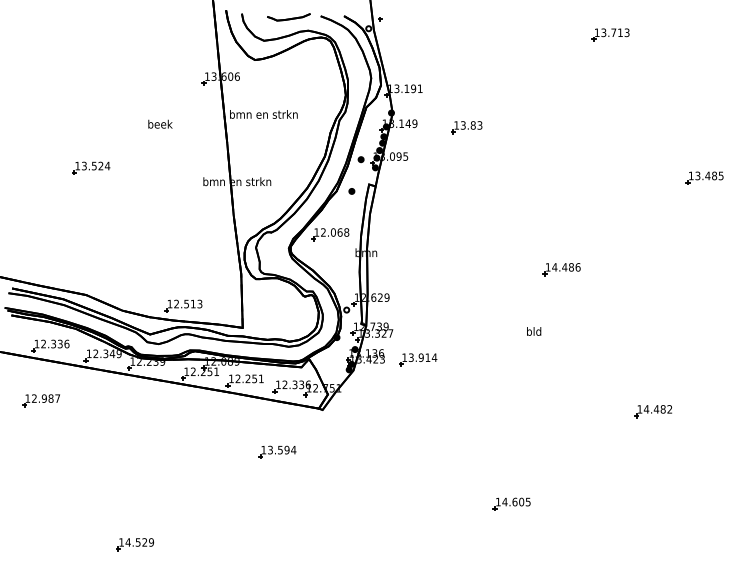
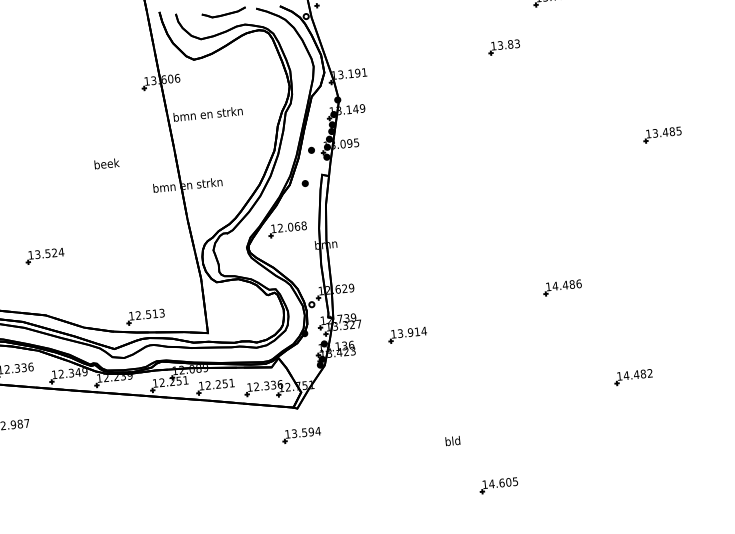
text: (160, 123) -> (106, 163), moved
part: (466, 127) -> (503, 47), moved
part: (91, 167) -> (45, 255), moved
part: (561, 269) -> (562, 287), moved
text: (534, 331) -> (453, 441), moved
part: (418, 359) -> (407, 334), moved
part: (277, 451) -> (301, 434), moved

